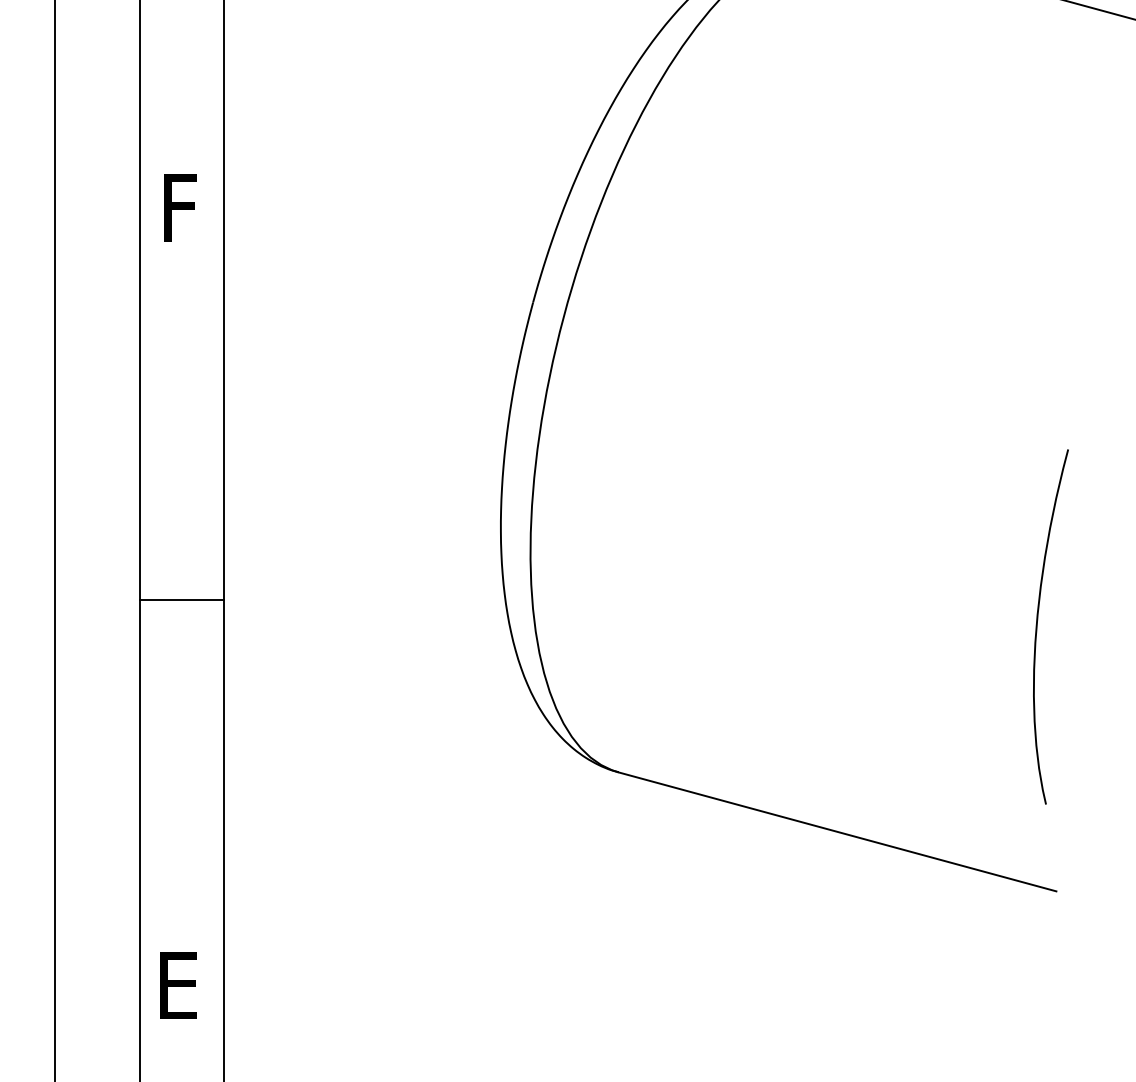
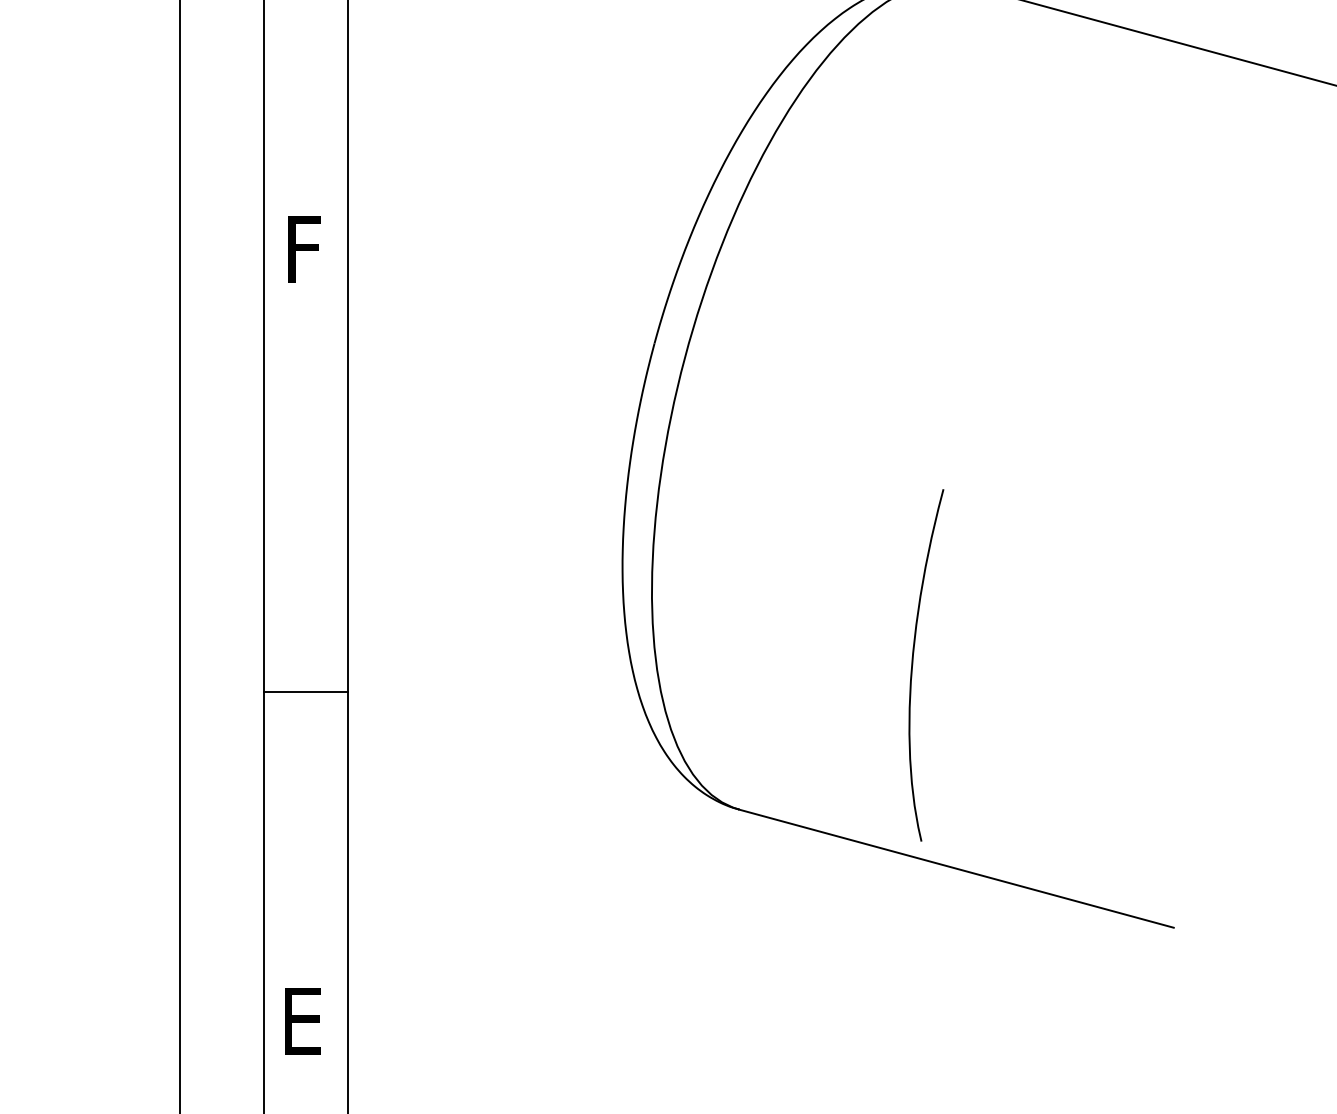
line: (181, 599) -> (305, 692), moved
curve: (1037, 627) -> (913, 665), moved

